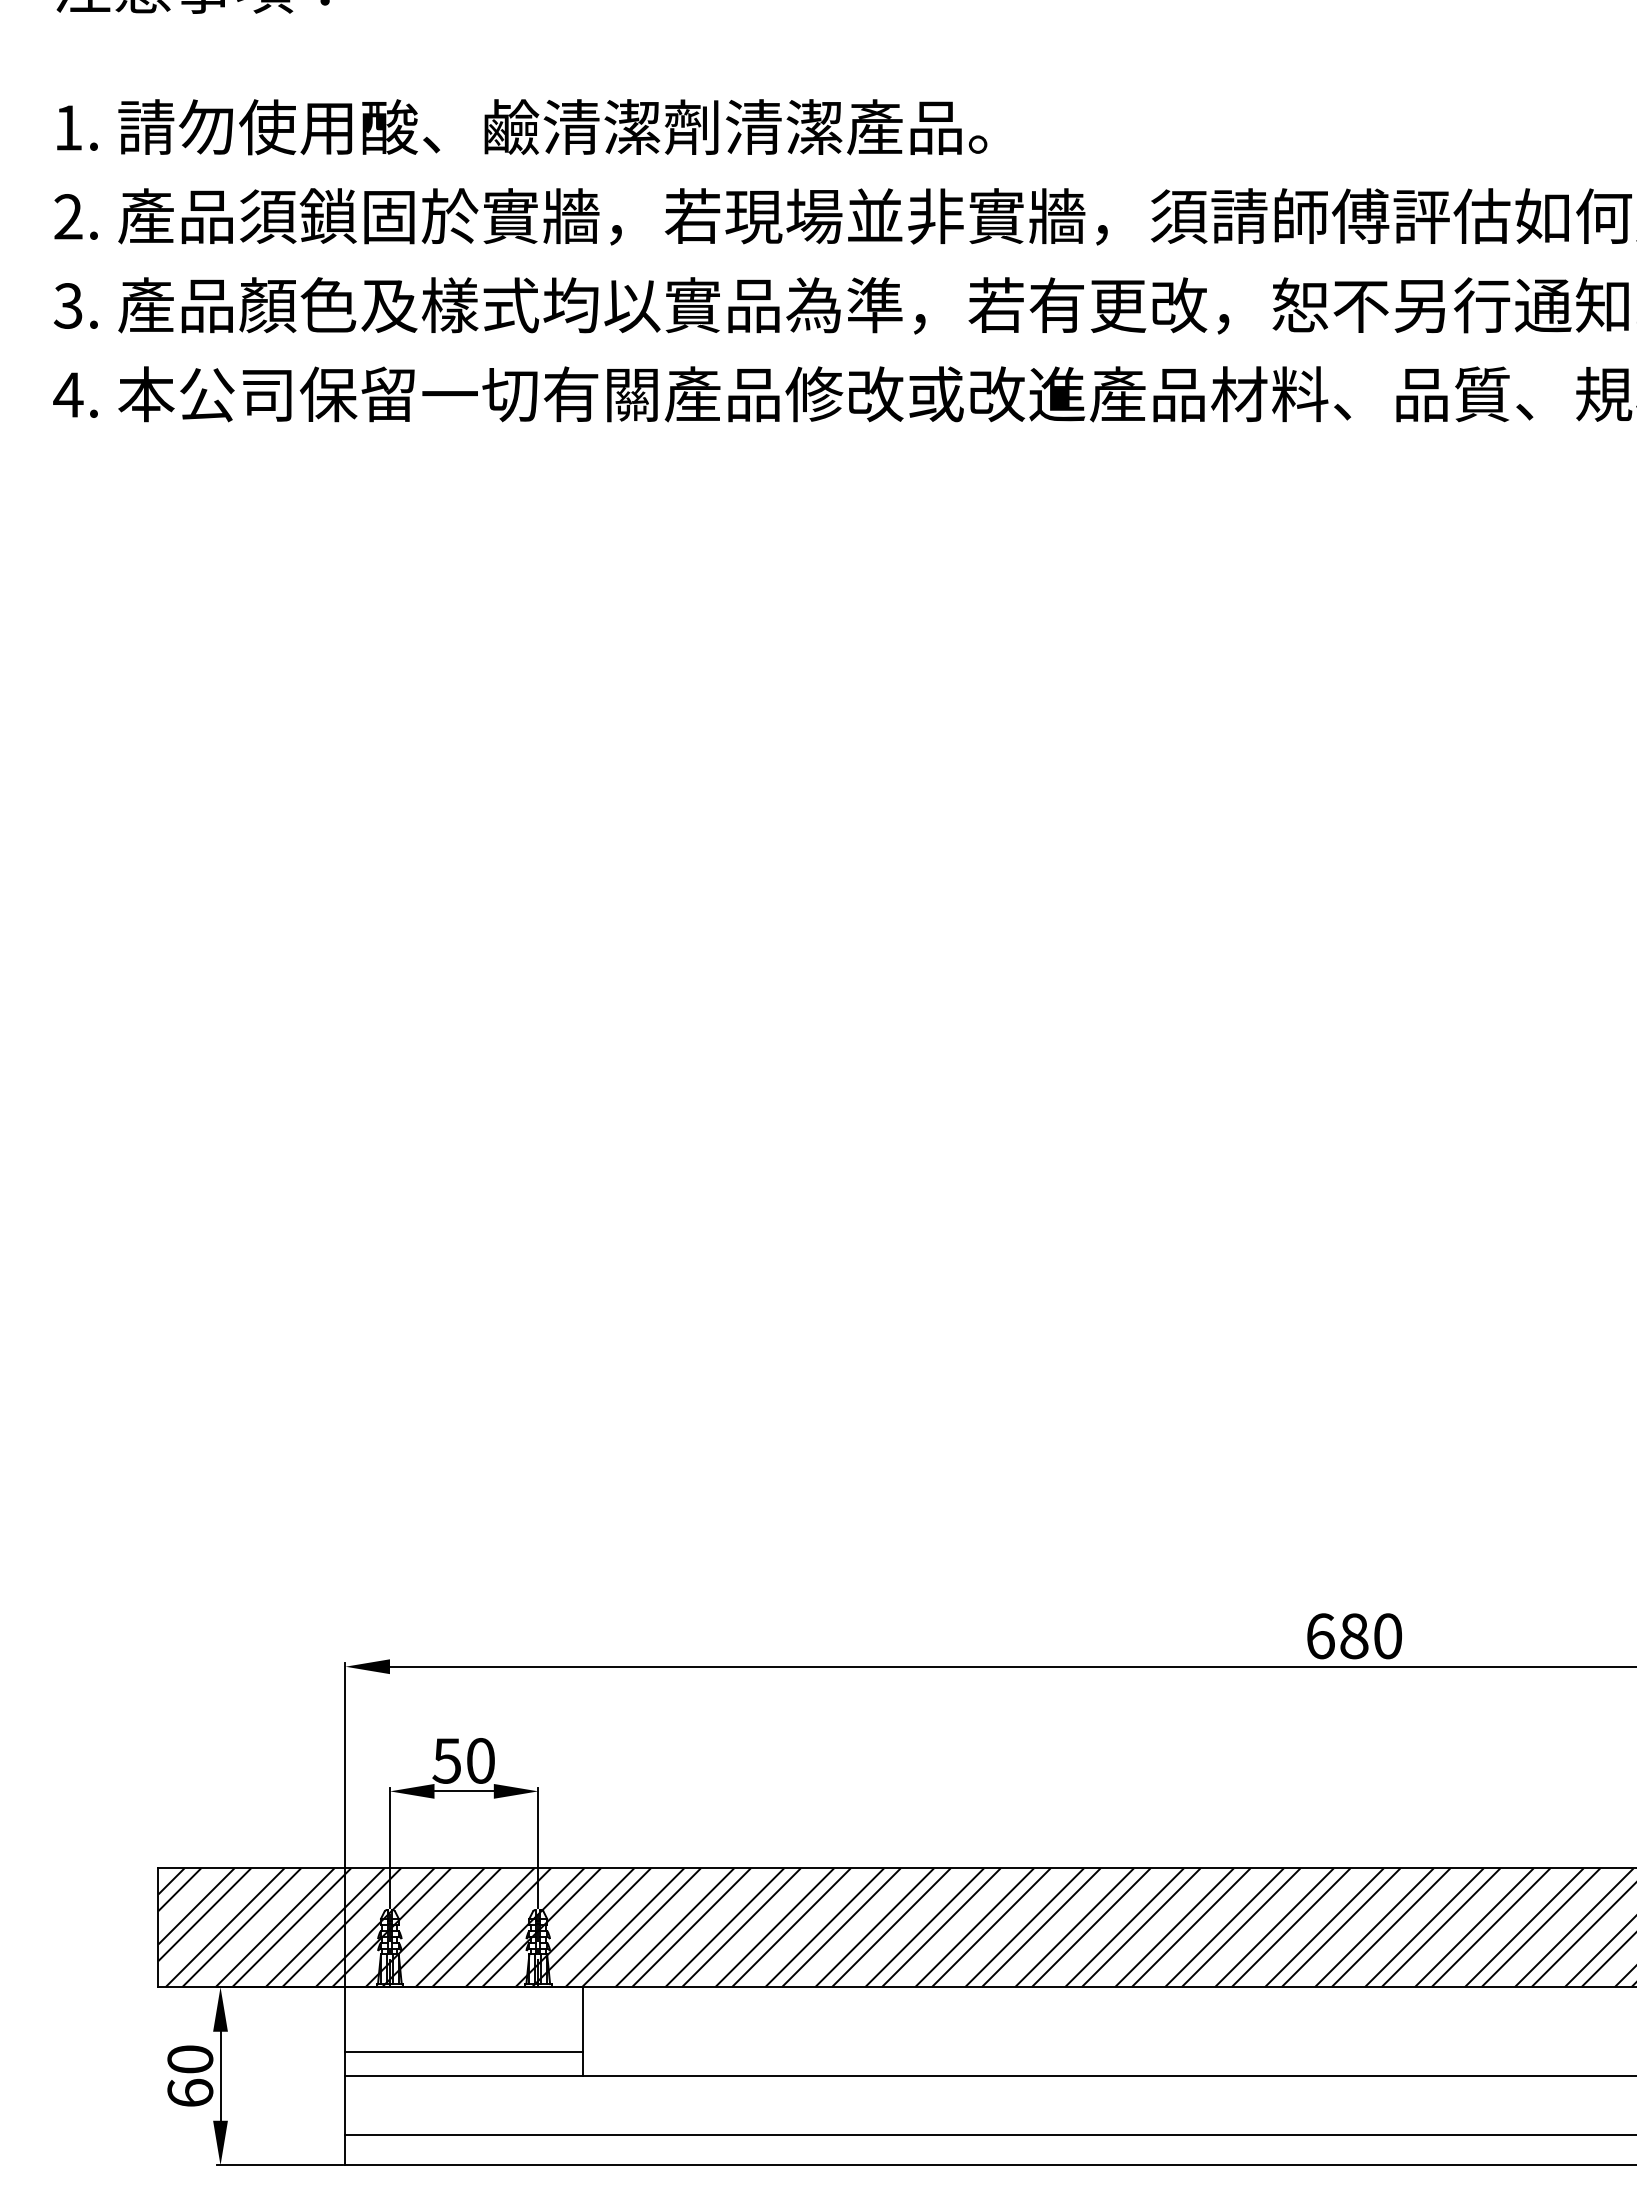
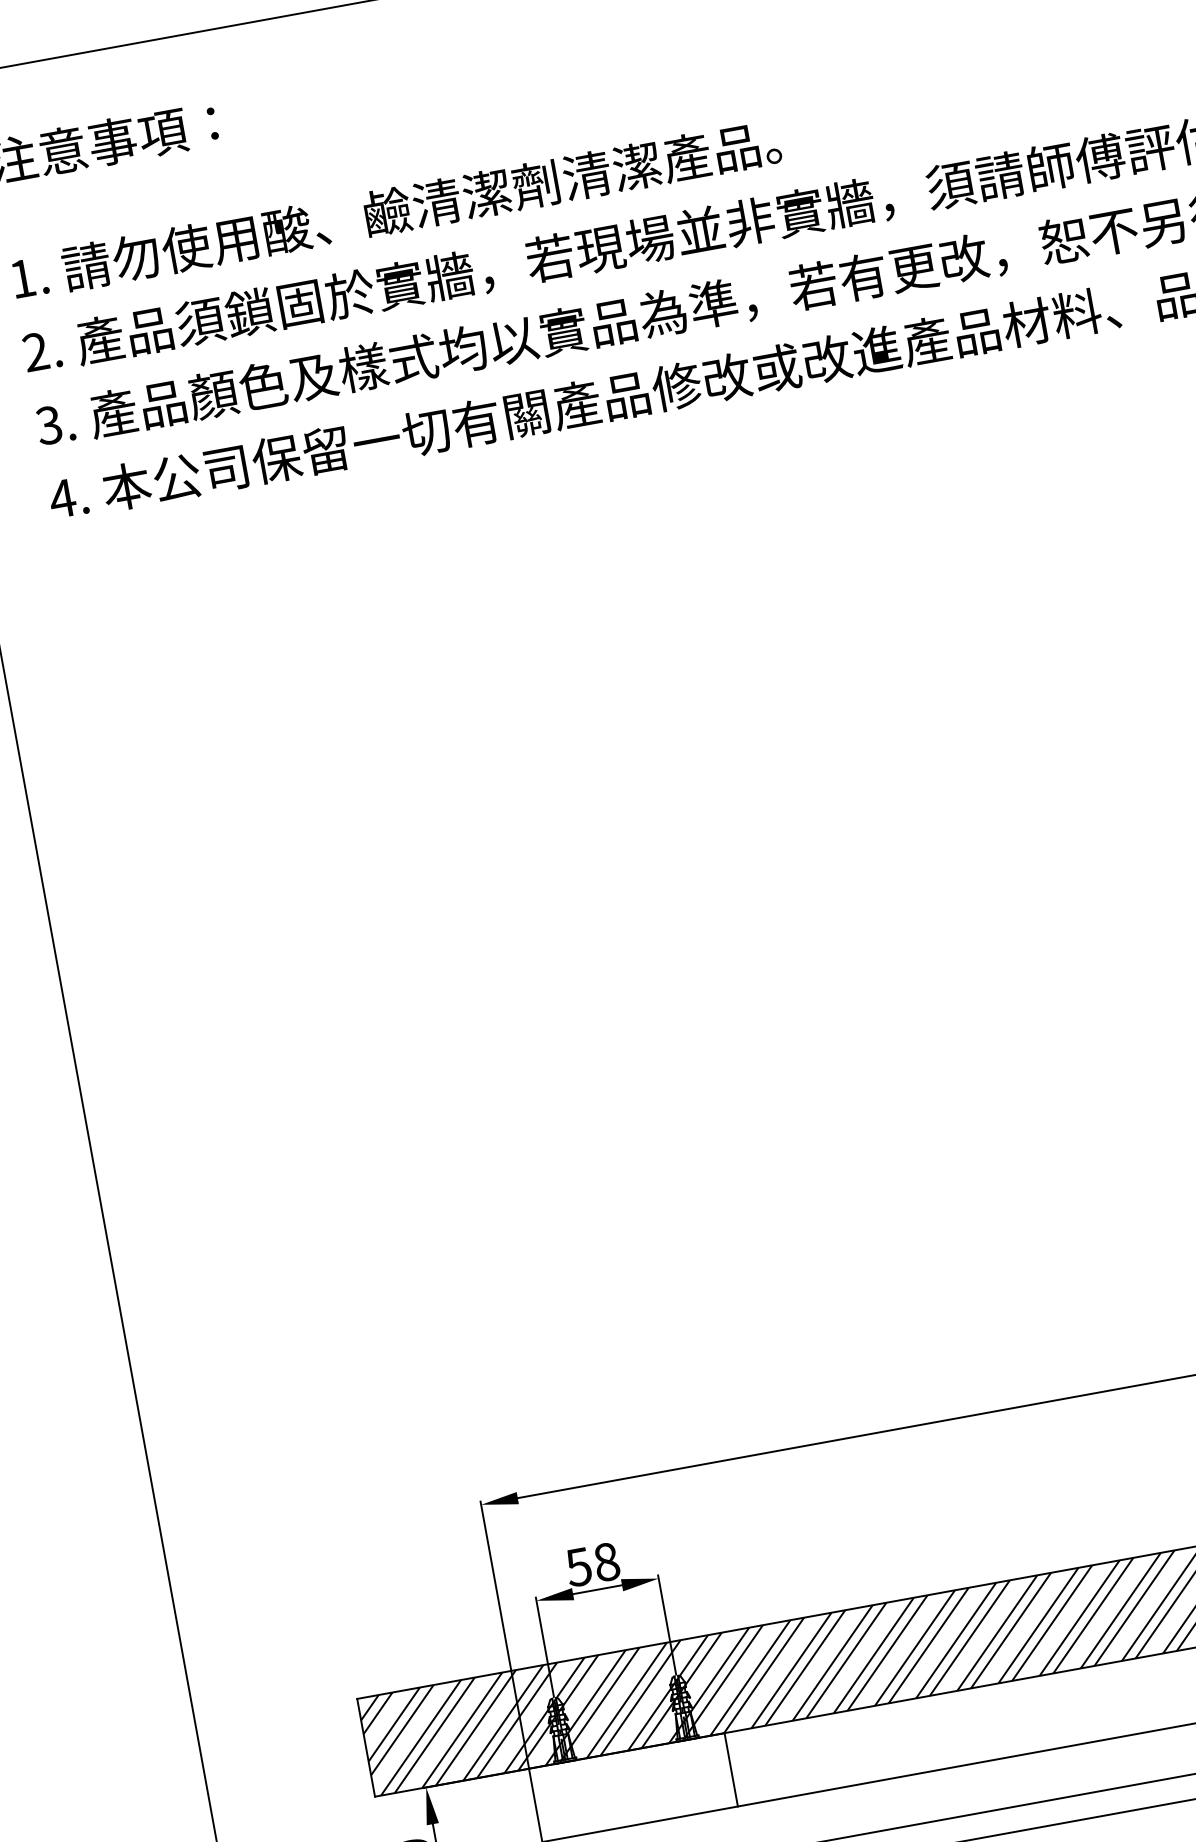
text: (480, 1760) -> (606, 1561), 50 -> 58
line: (463, 2052) -> (636, 1804), removed

